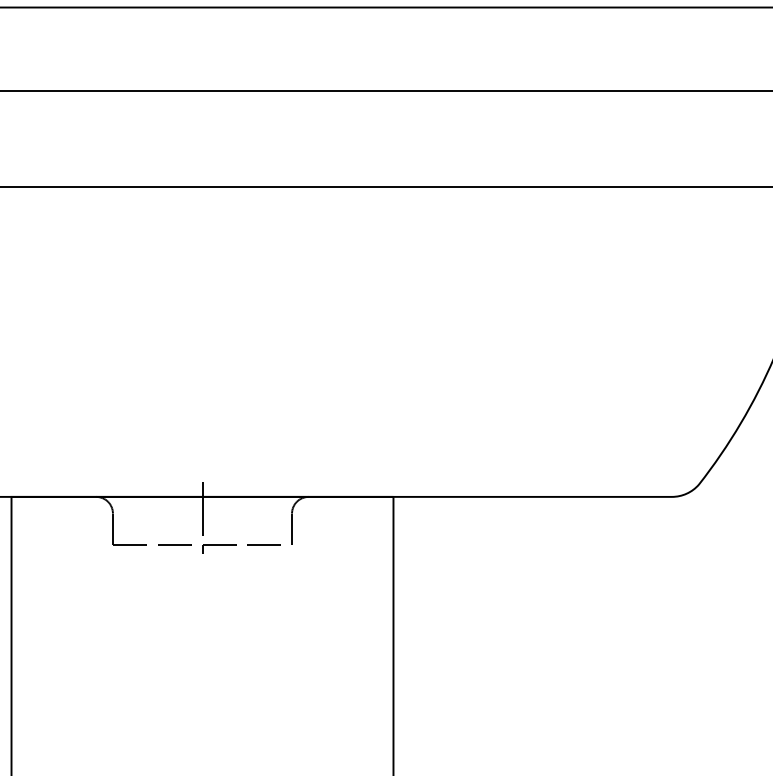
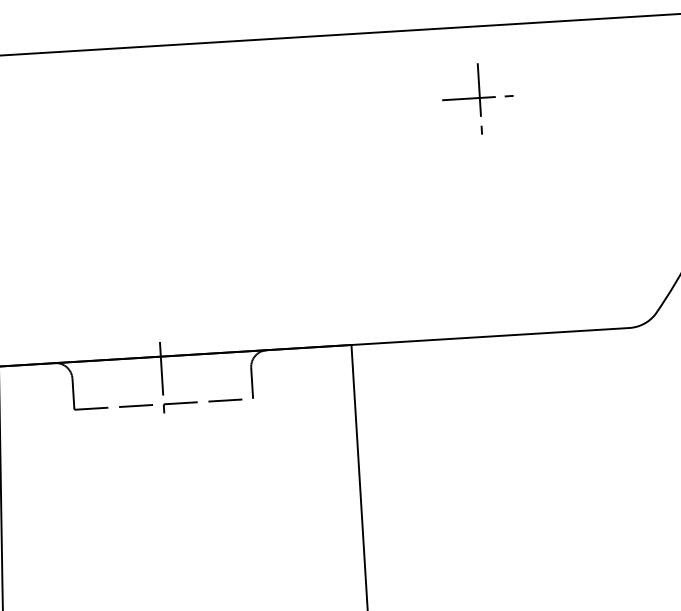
part: (534, 258) -> (477, 98), added

